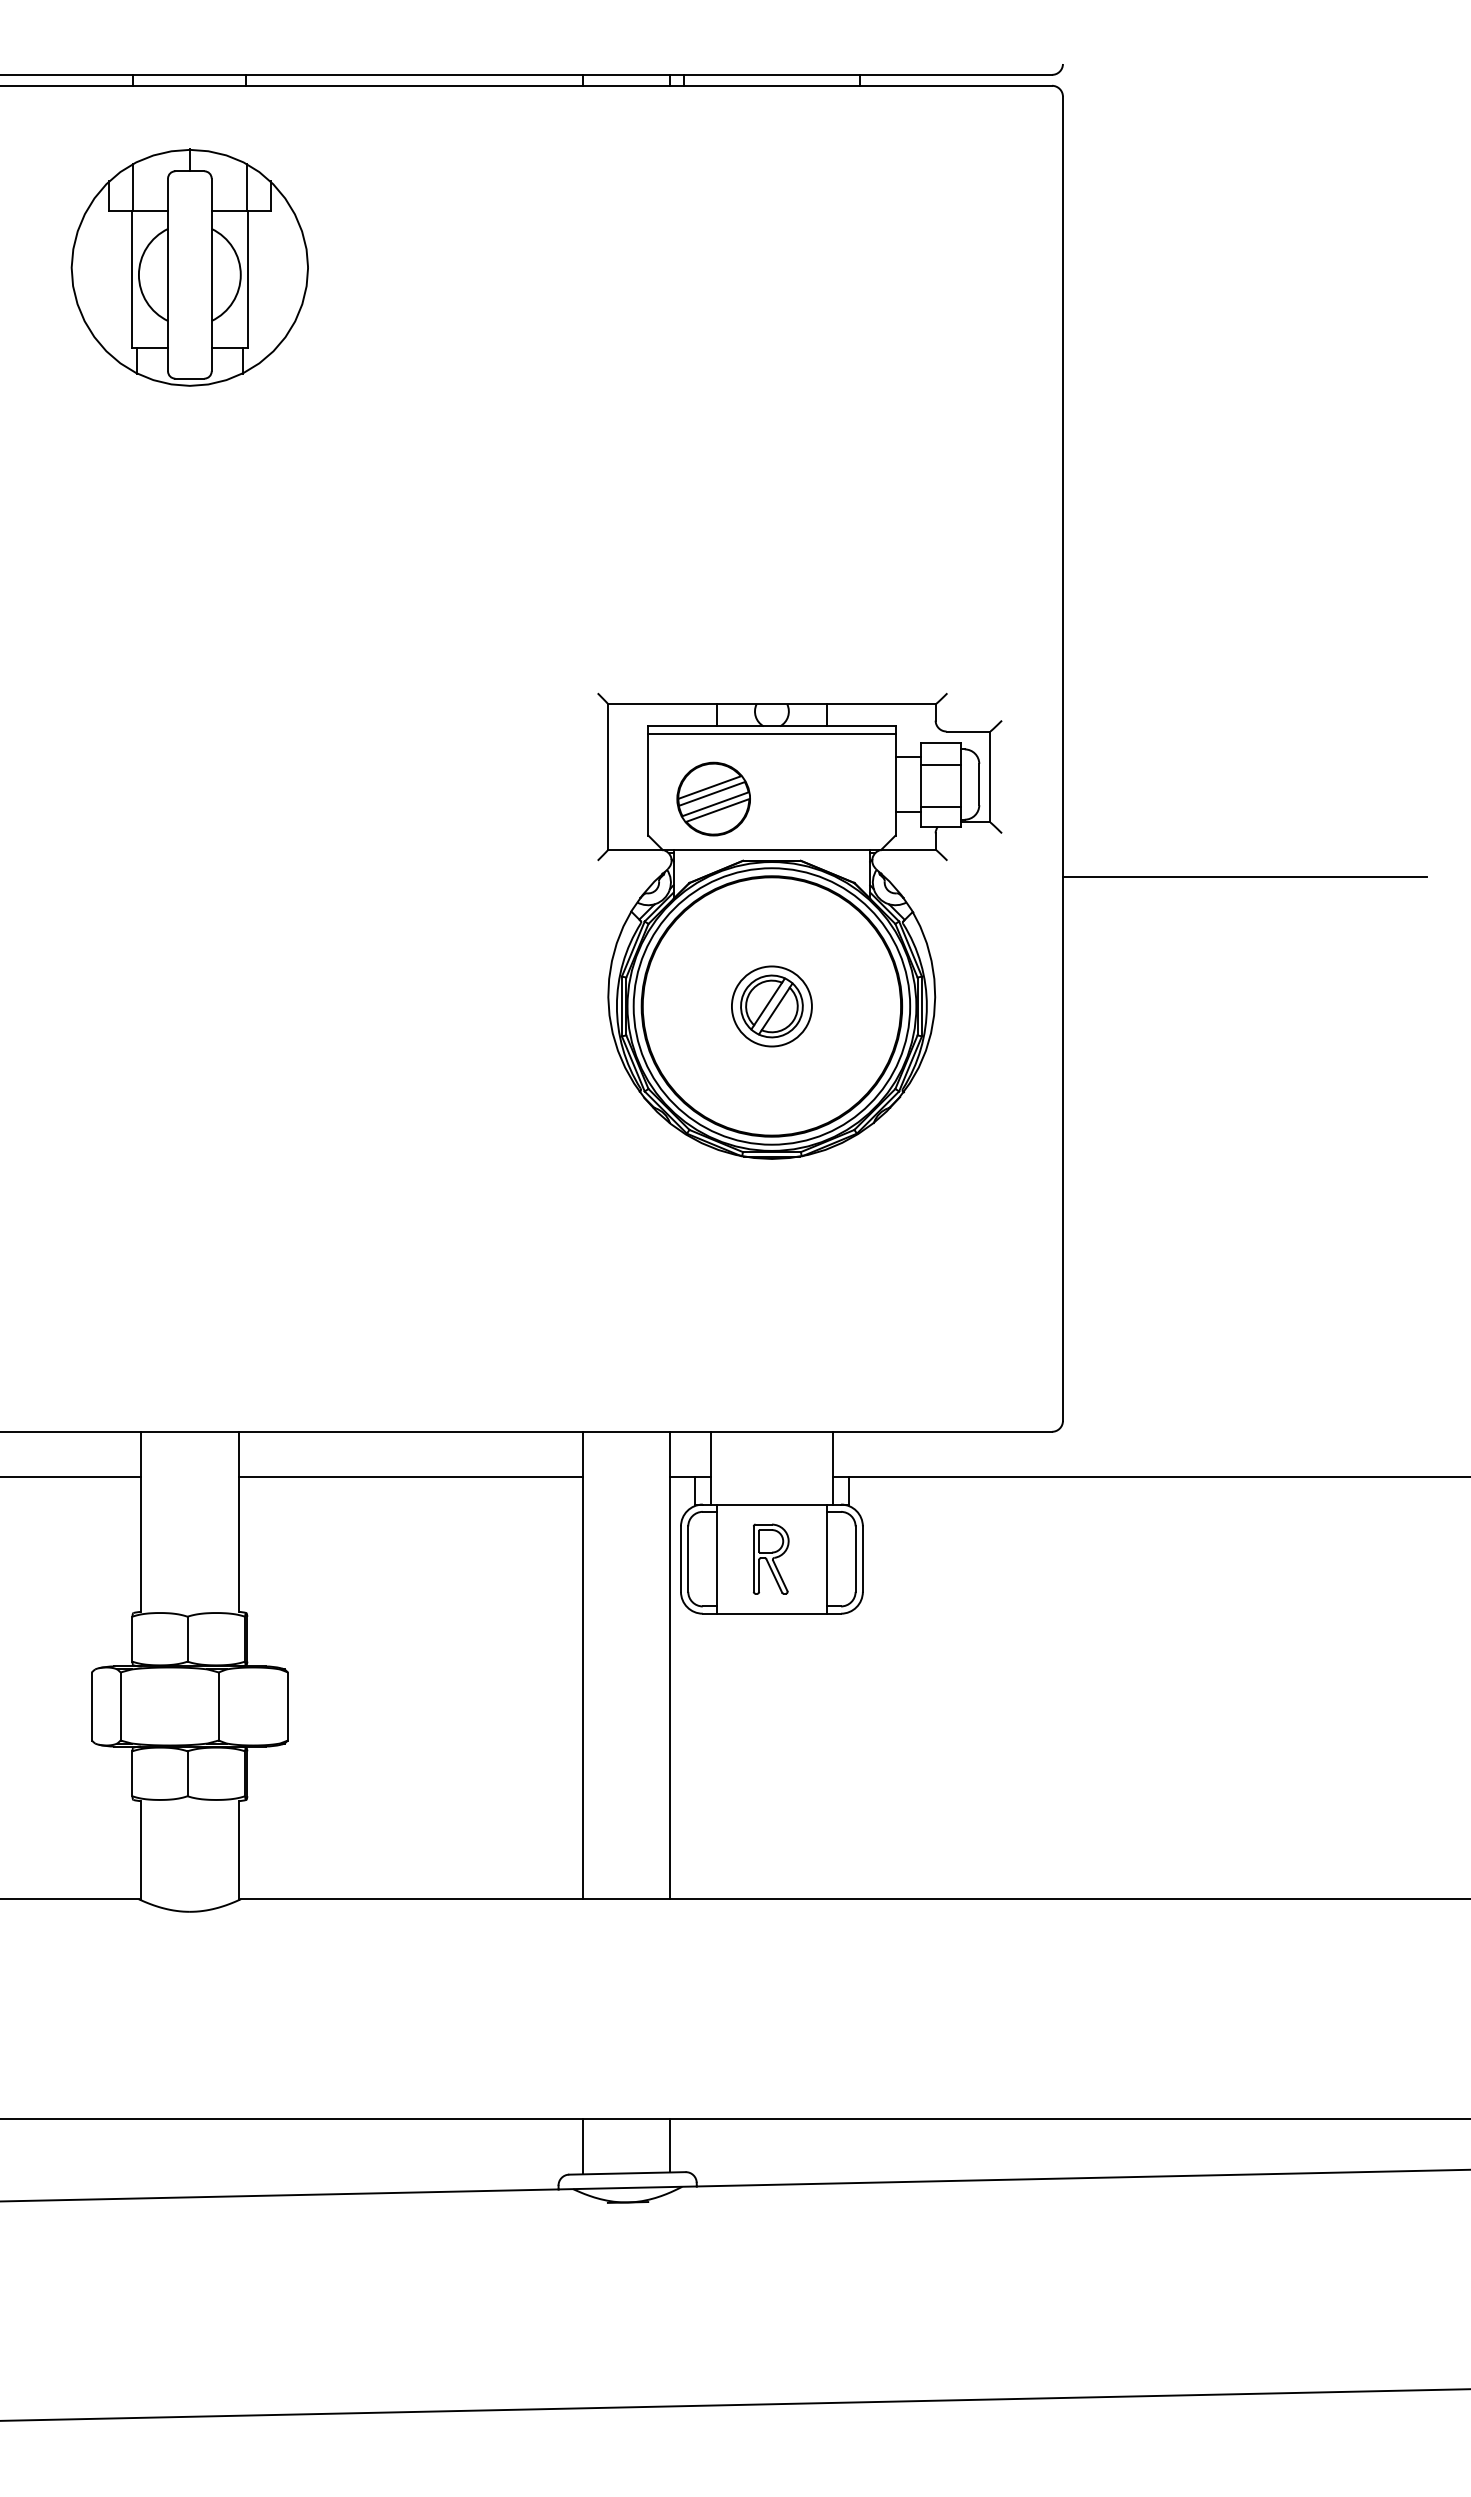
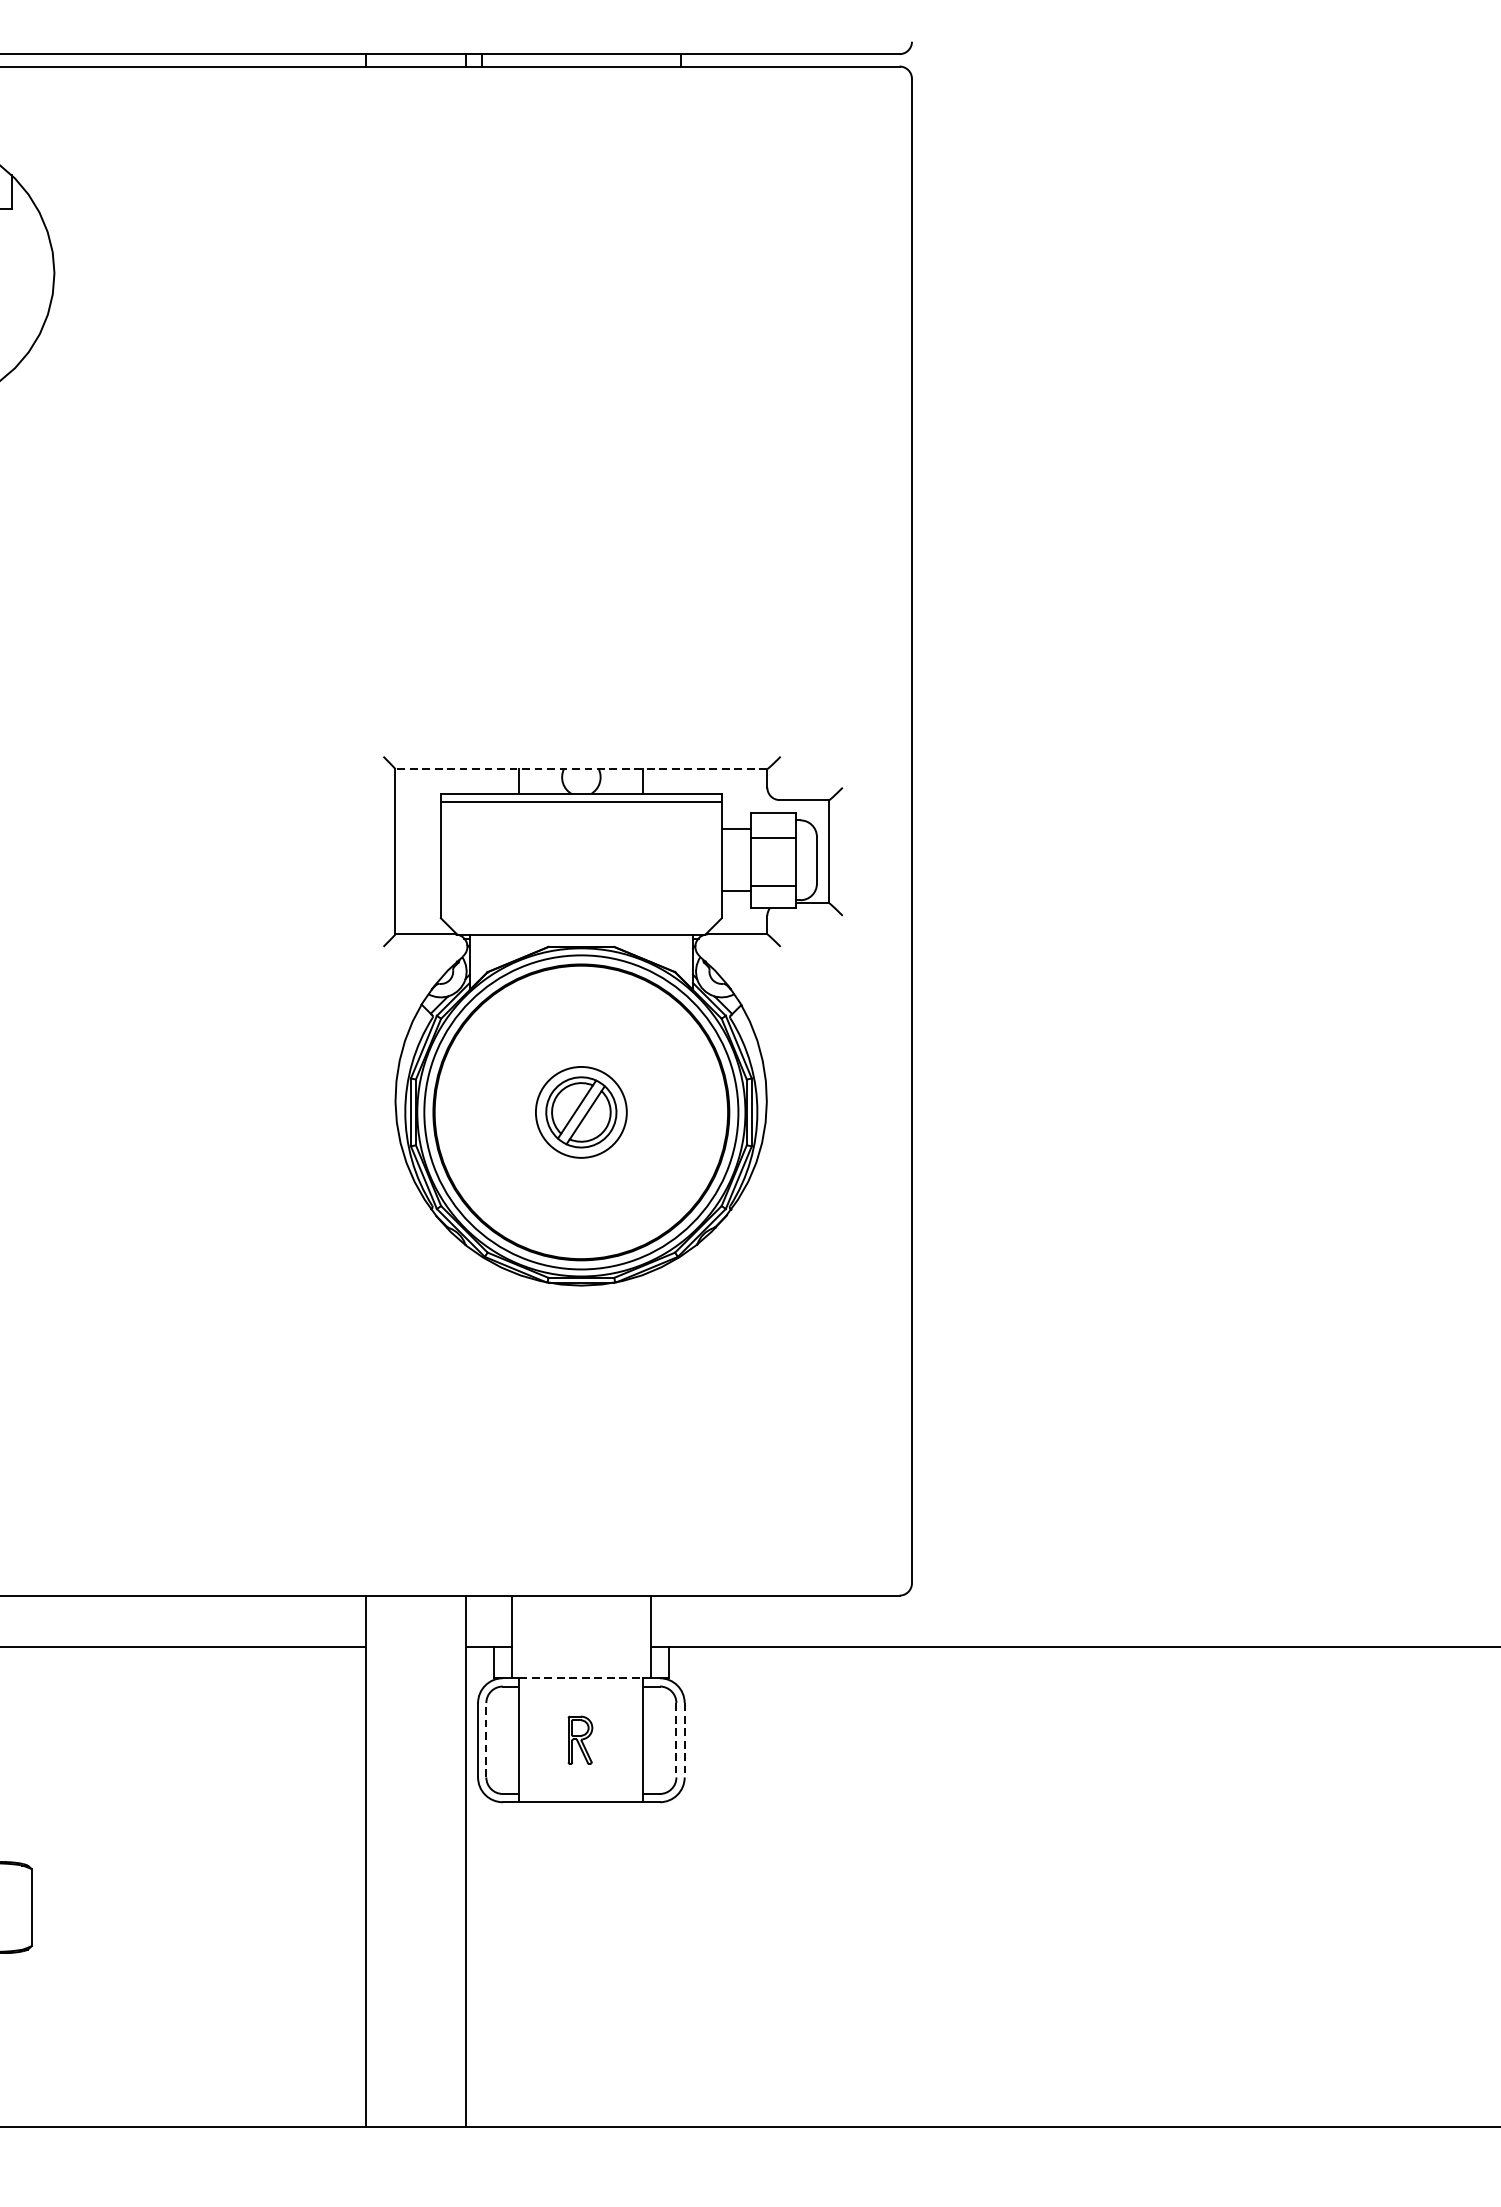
line: (771, 704) -> (580, 769), solid -> dashed
part: (713, 798) -> (514, 876), removed
line: (1244, 877) -> (1118, 965), removed
line: (771, 1504) -> (580, 1678), solid -> dashed
part: (770, 1558) -> (579, 1739), size x0.6
line: (688, 1559) -> (486, 1740), solid -> dashed
line: (855, 1559) -> (676, 1740), solid -> dashed
line: (862, 1559) -> (684, 1740), solid -> dashed

